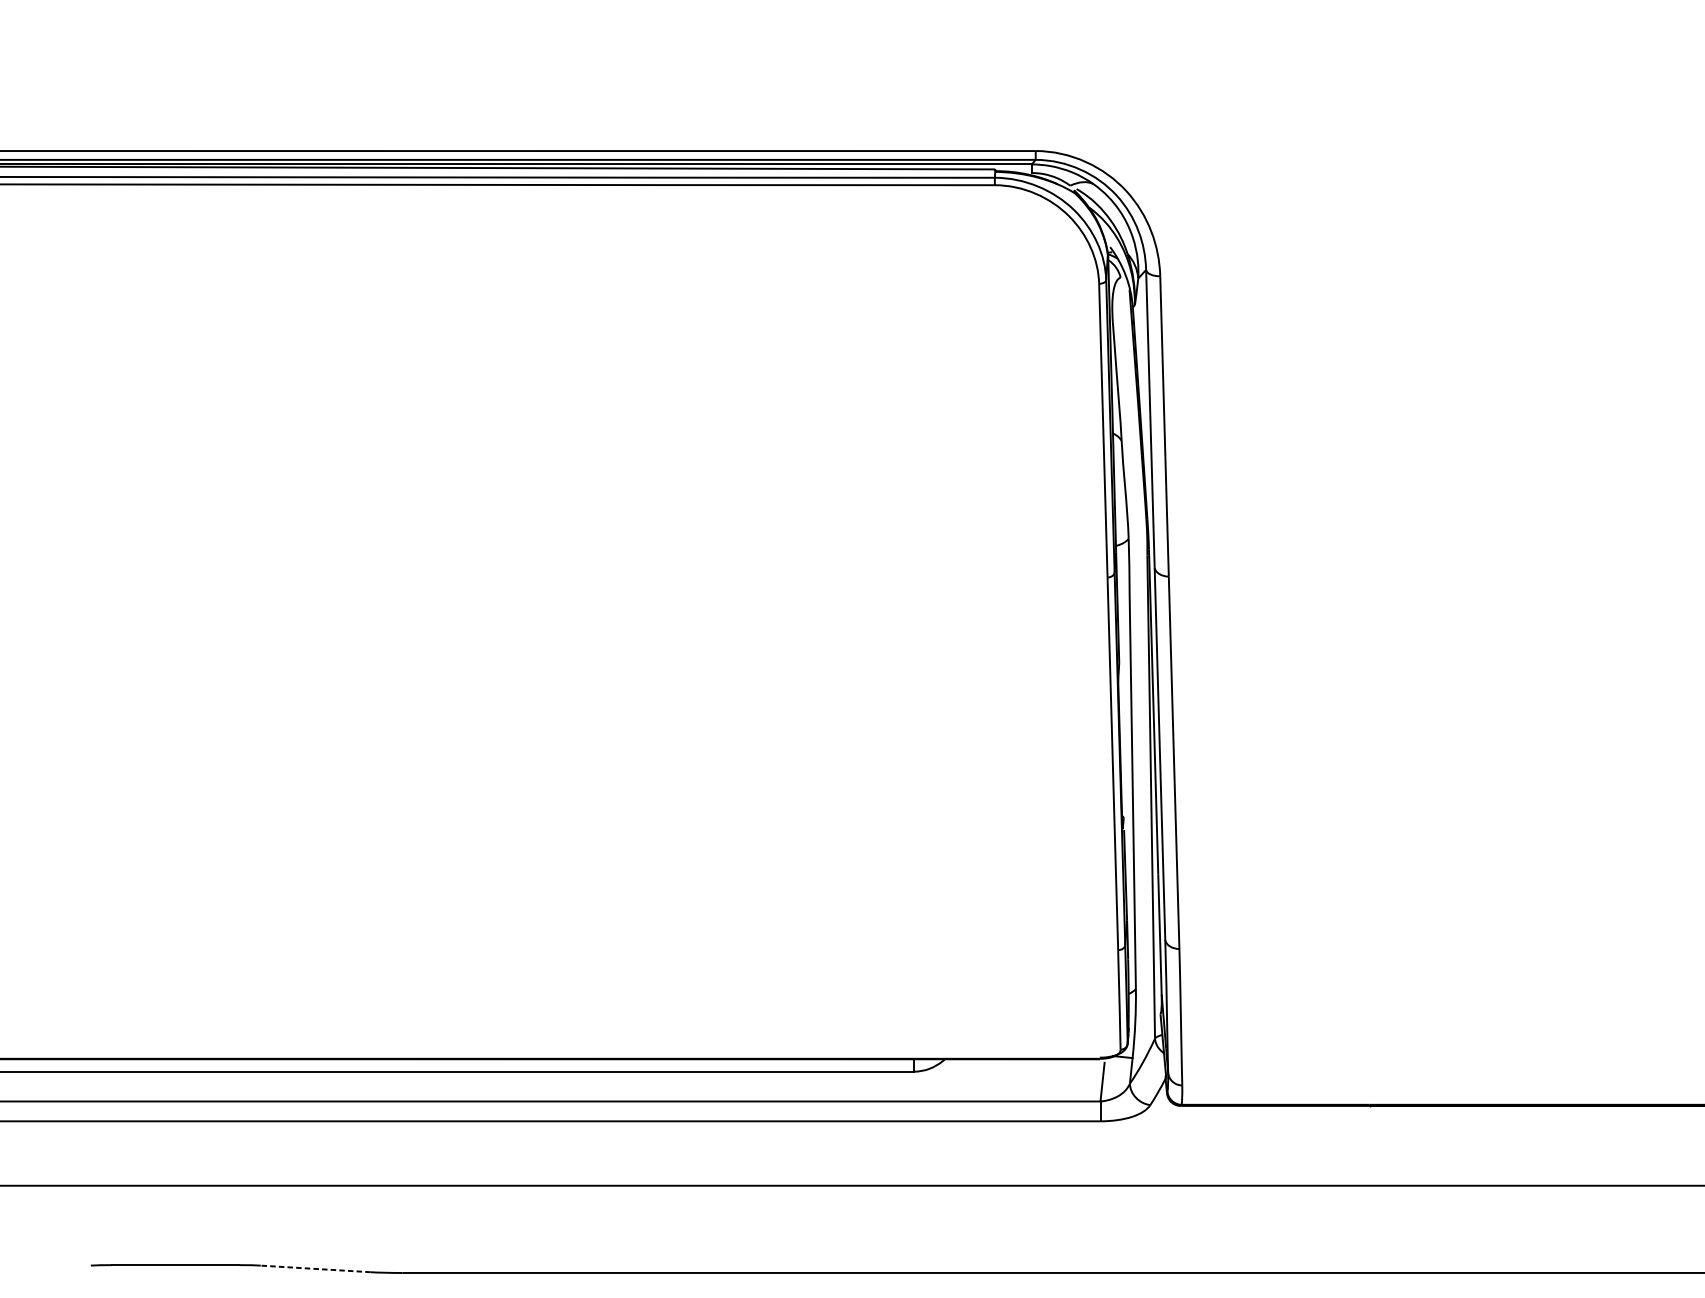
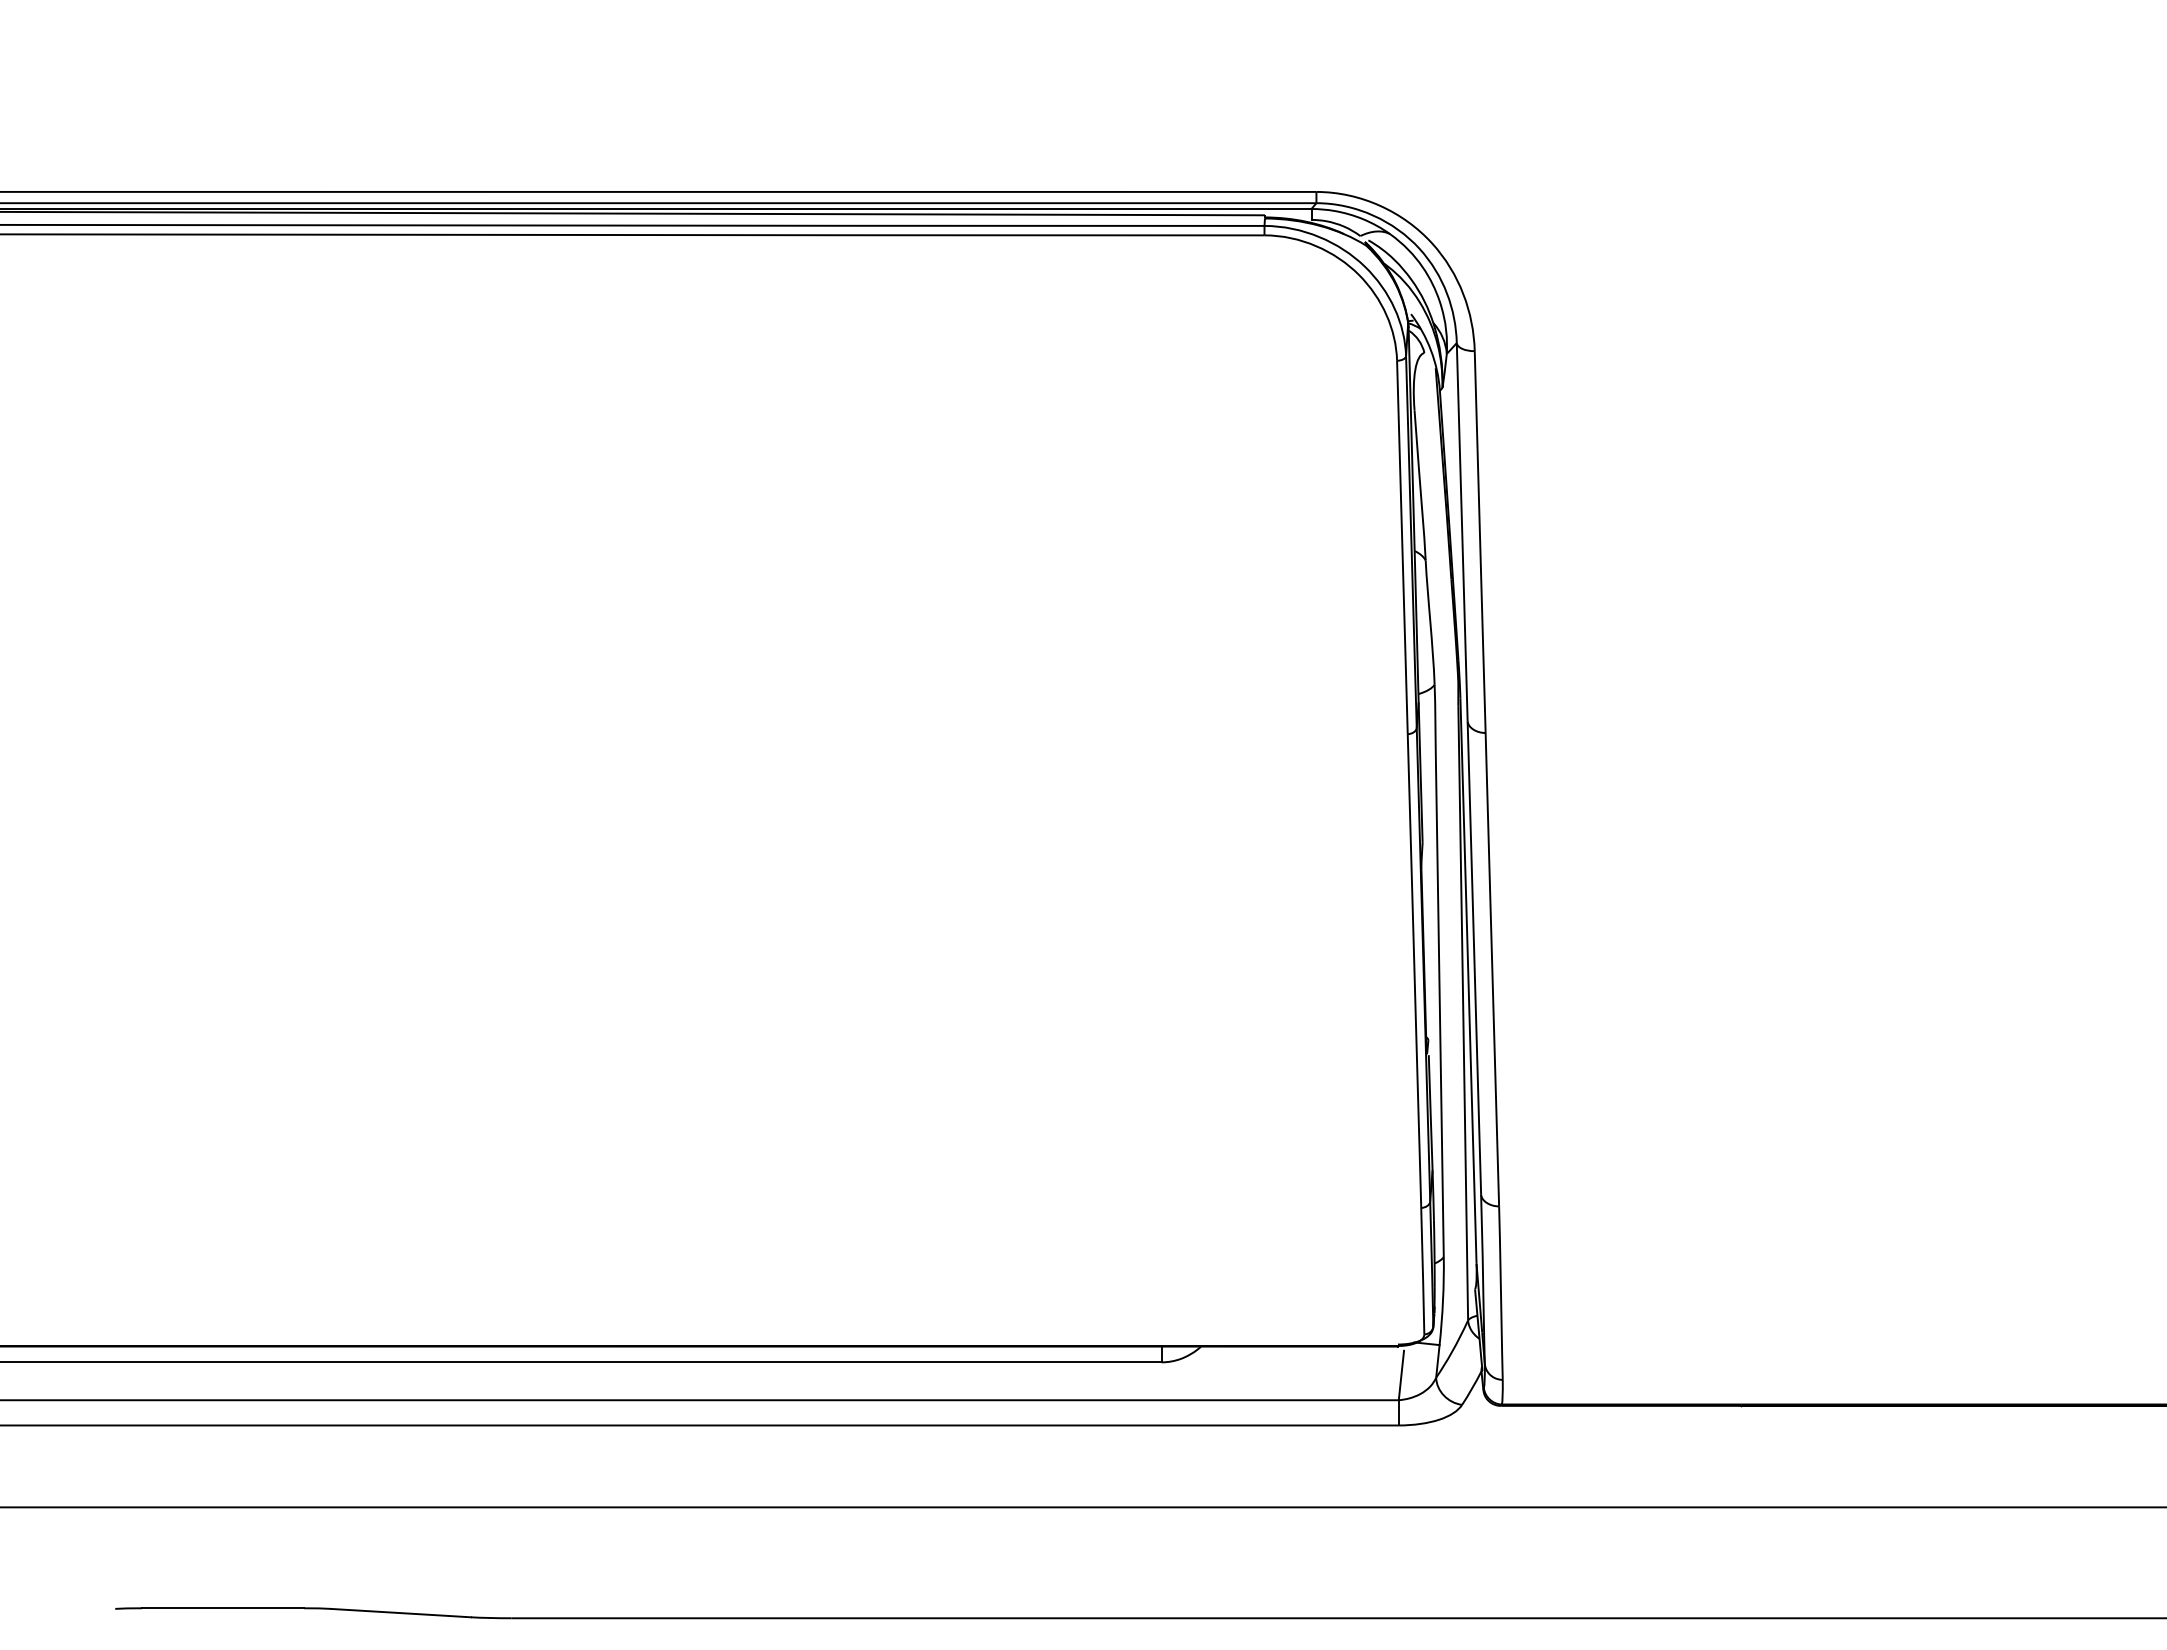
line: (315, 1269) -> (400, 1613), dashed -> solid

